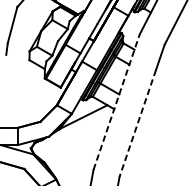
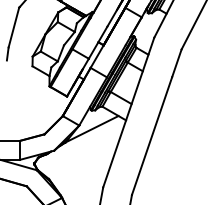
line: (116, 102) -> (128, 112), dashed -> solid
line: (137, 123) -> (151, 136), dashed -> solid

